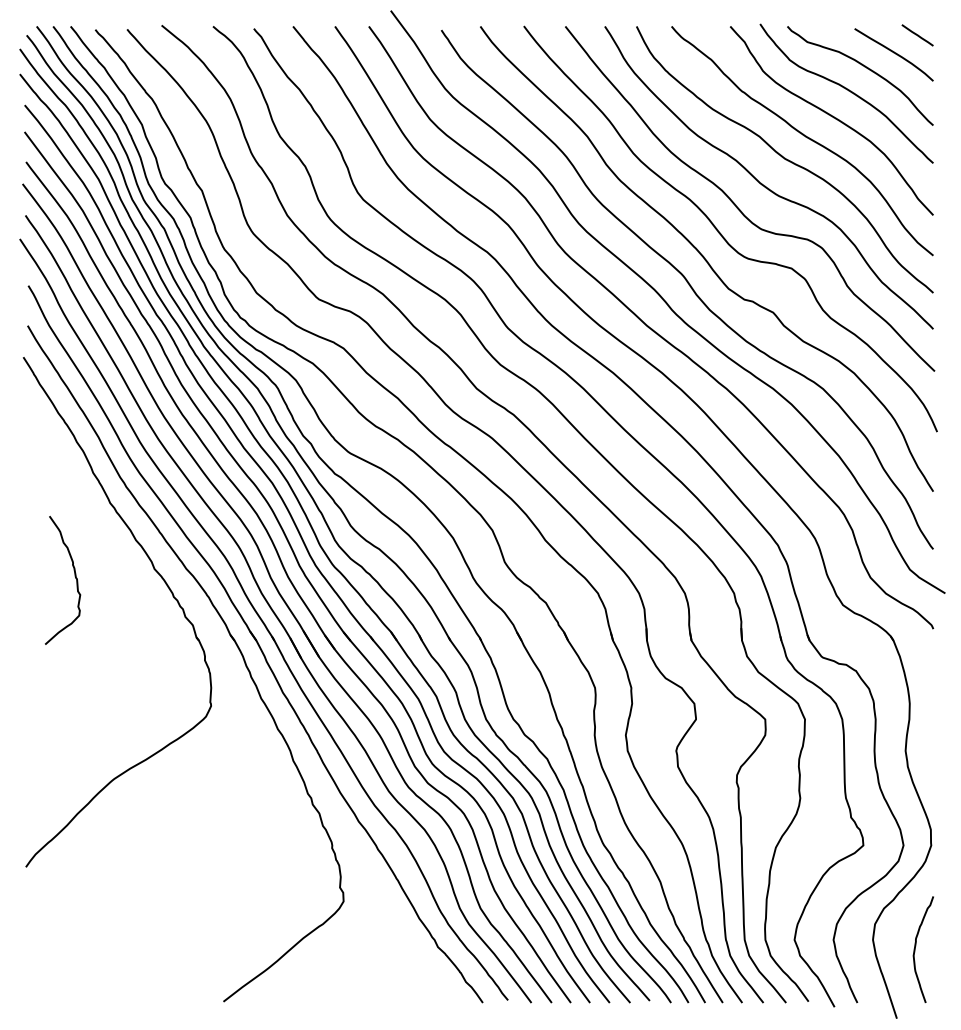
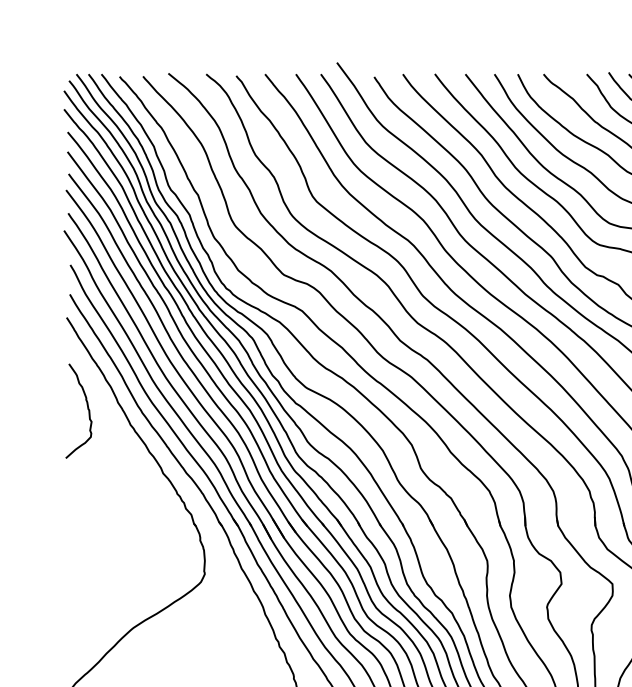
curve: (74, 576) -> (87, 408), moved

